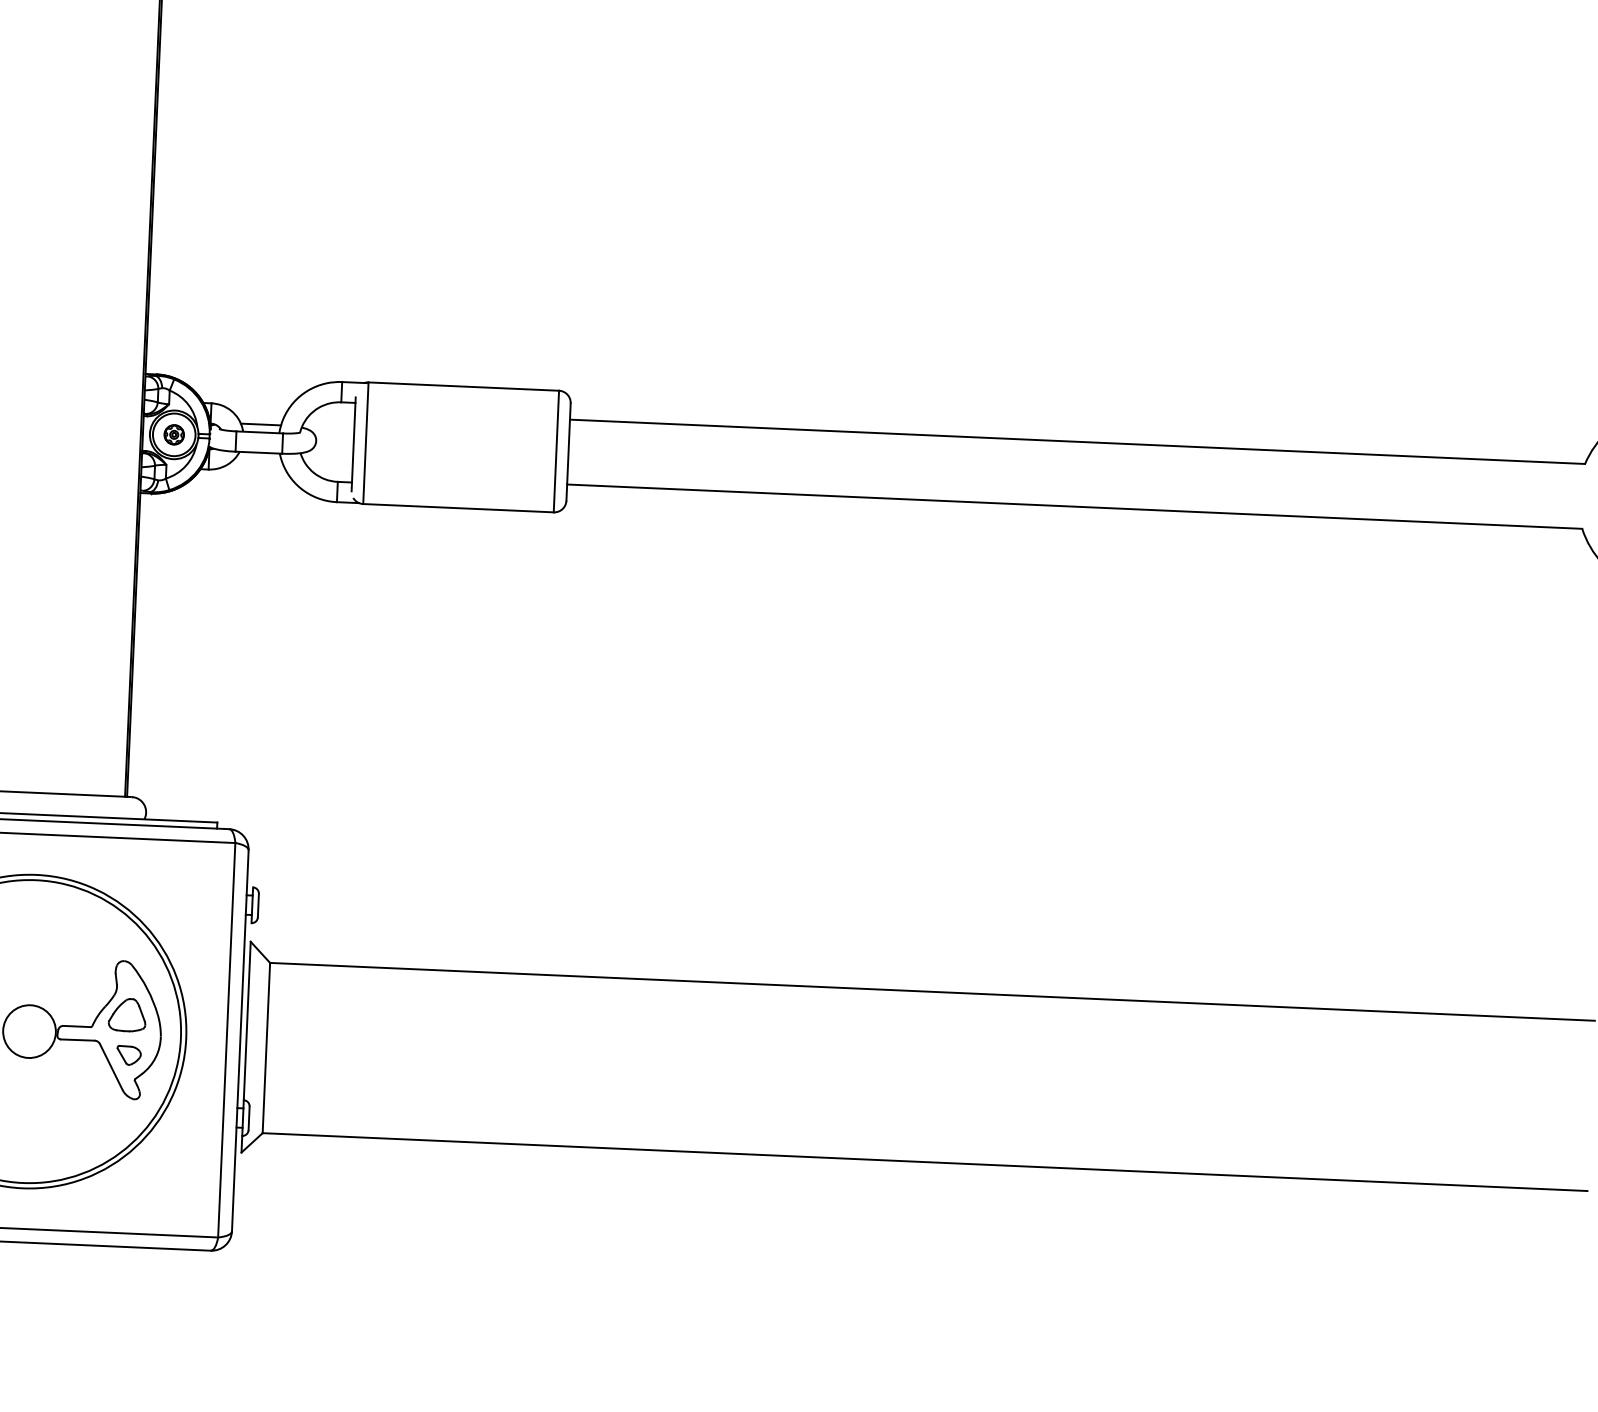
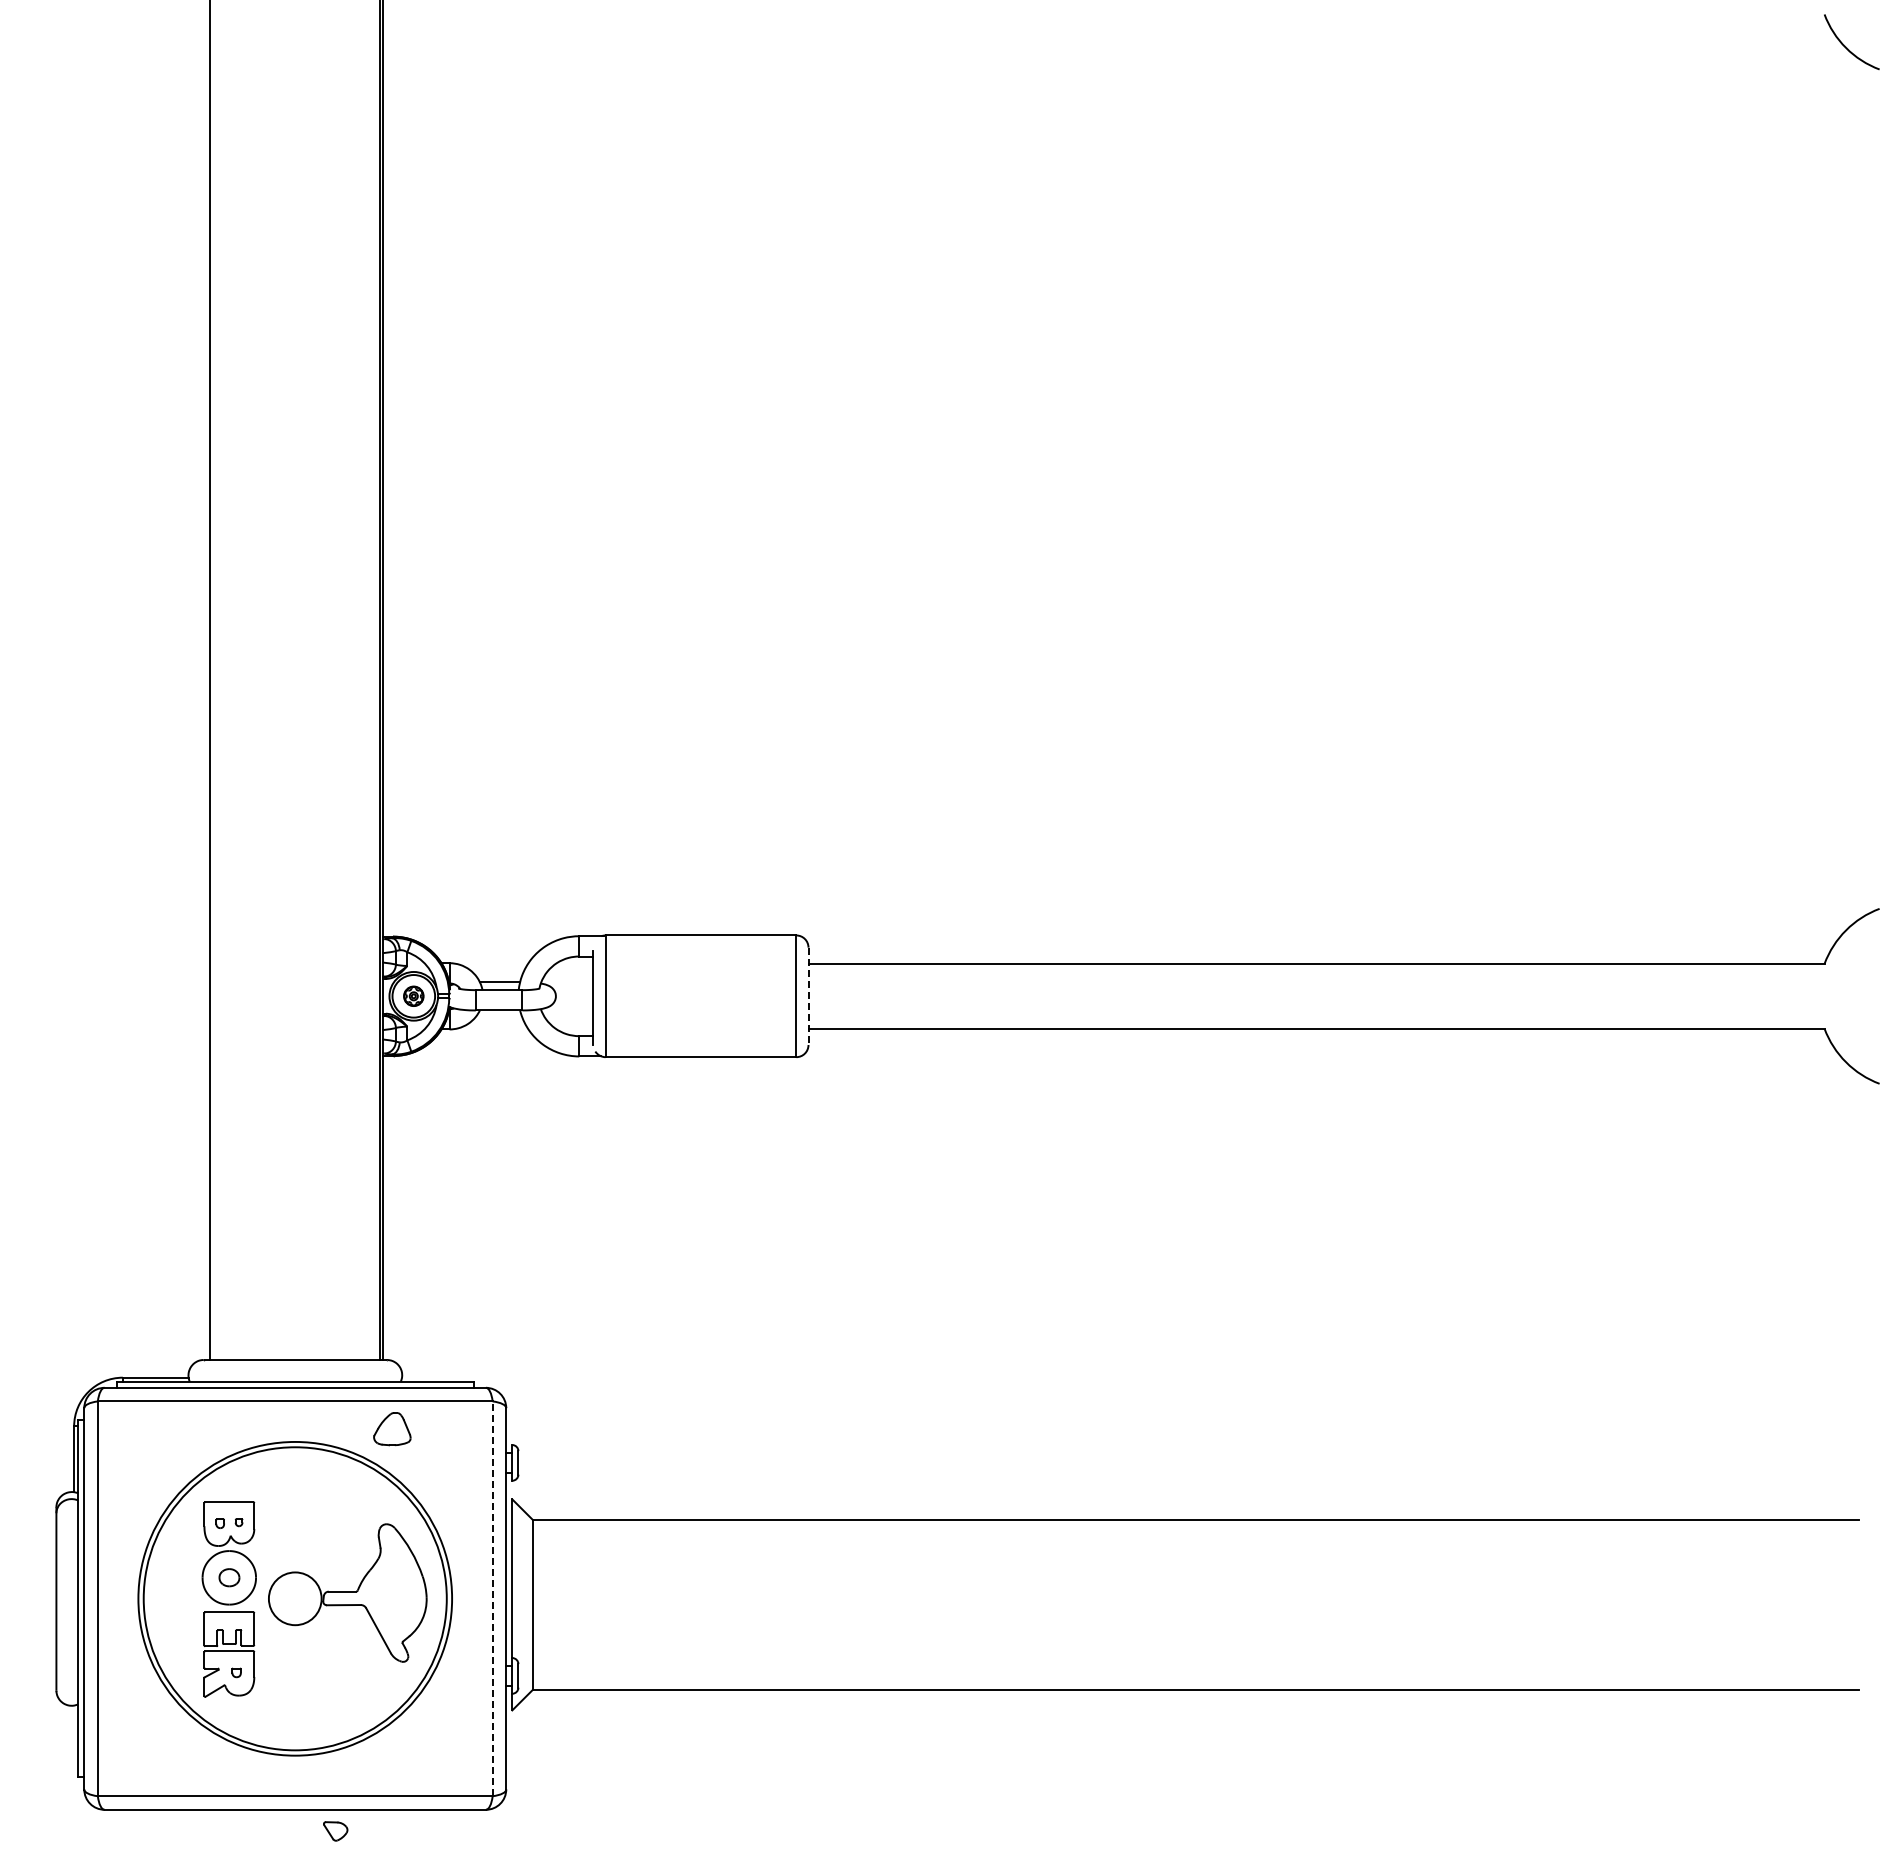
line: (568, 452) -> (808, 996), solid -> dashed
part: (127, 1015) -> (392, 1429), moved
line: (226, 1039) -> (492, 1598), solid -> dashed
part: (128, 1055) -> (335, 1831), moved

